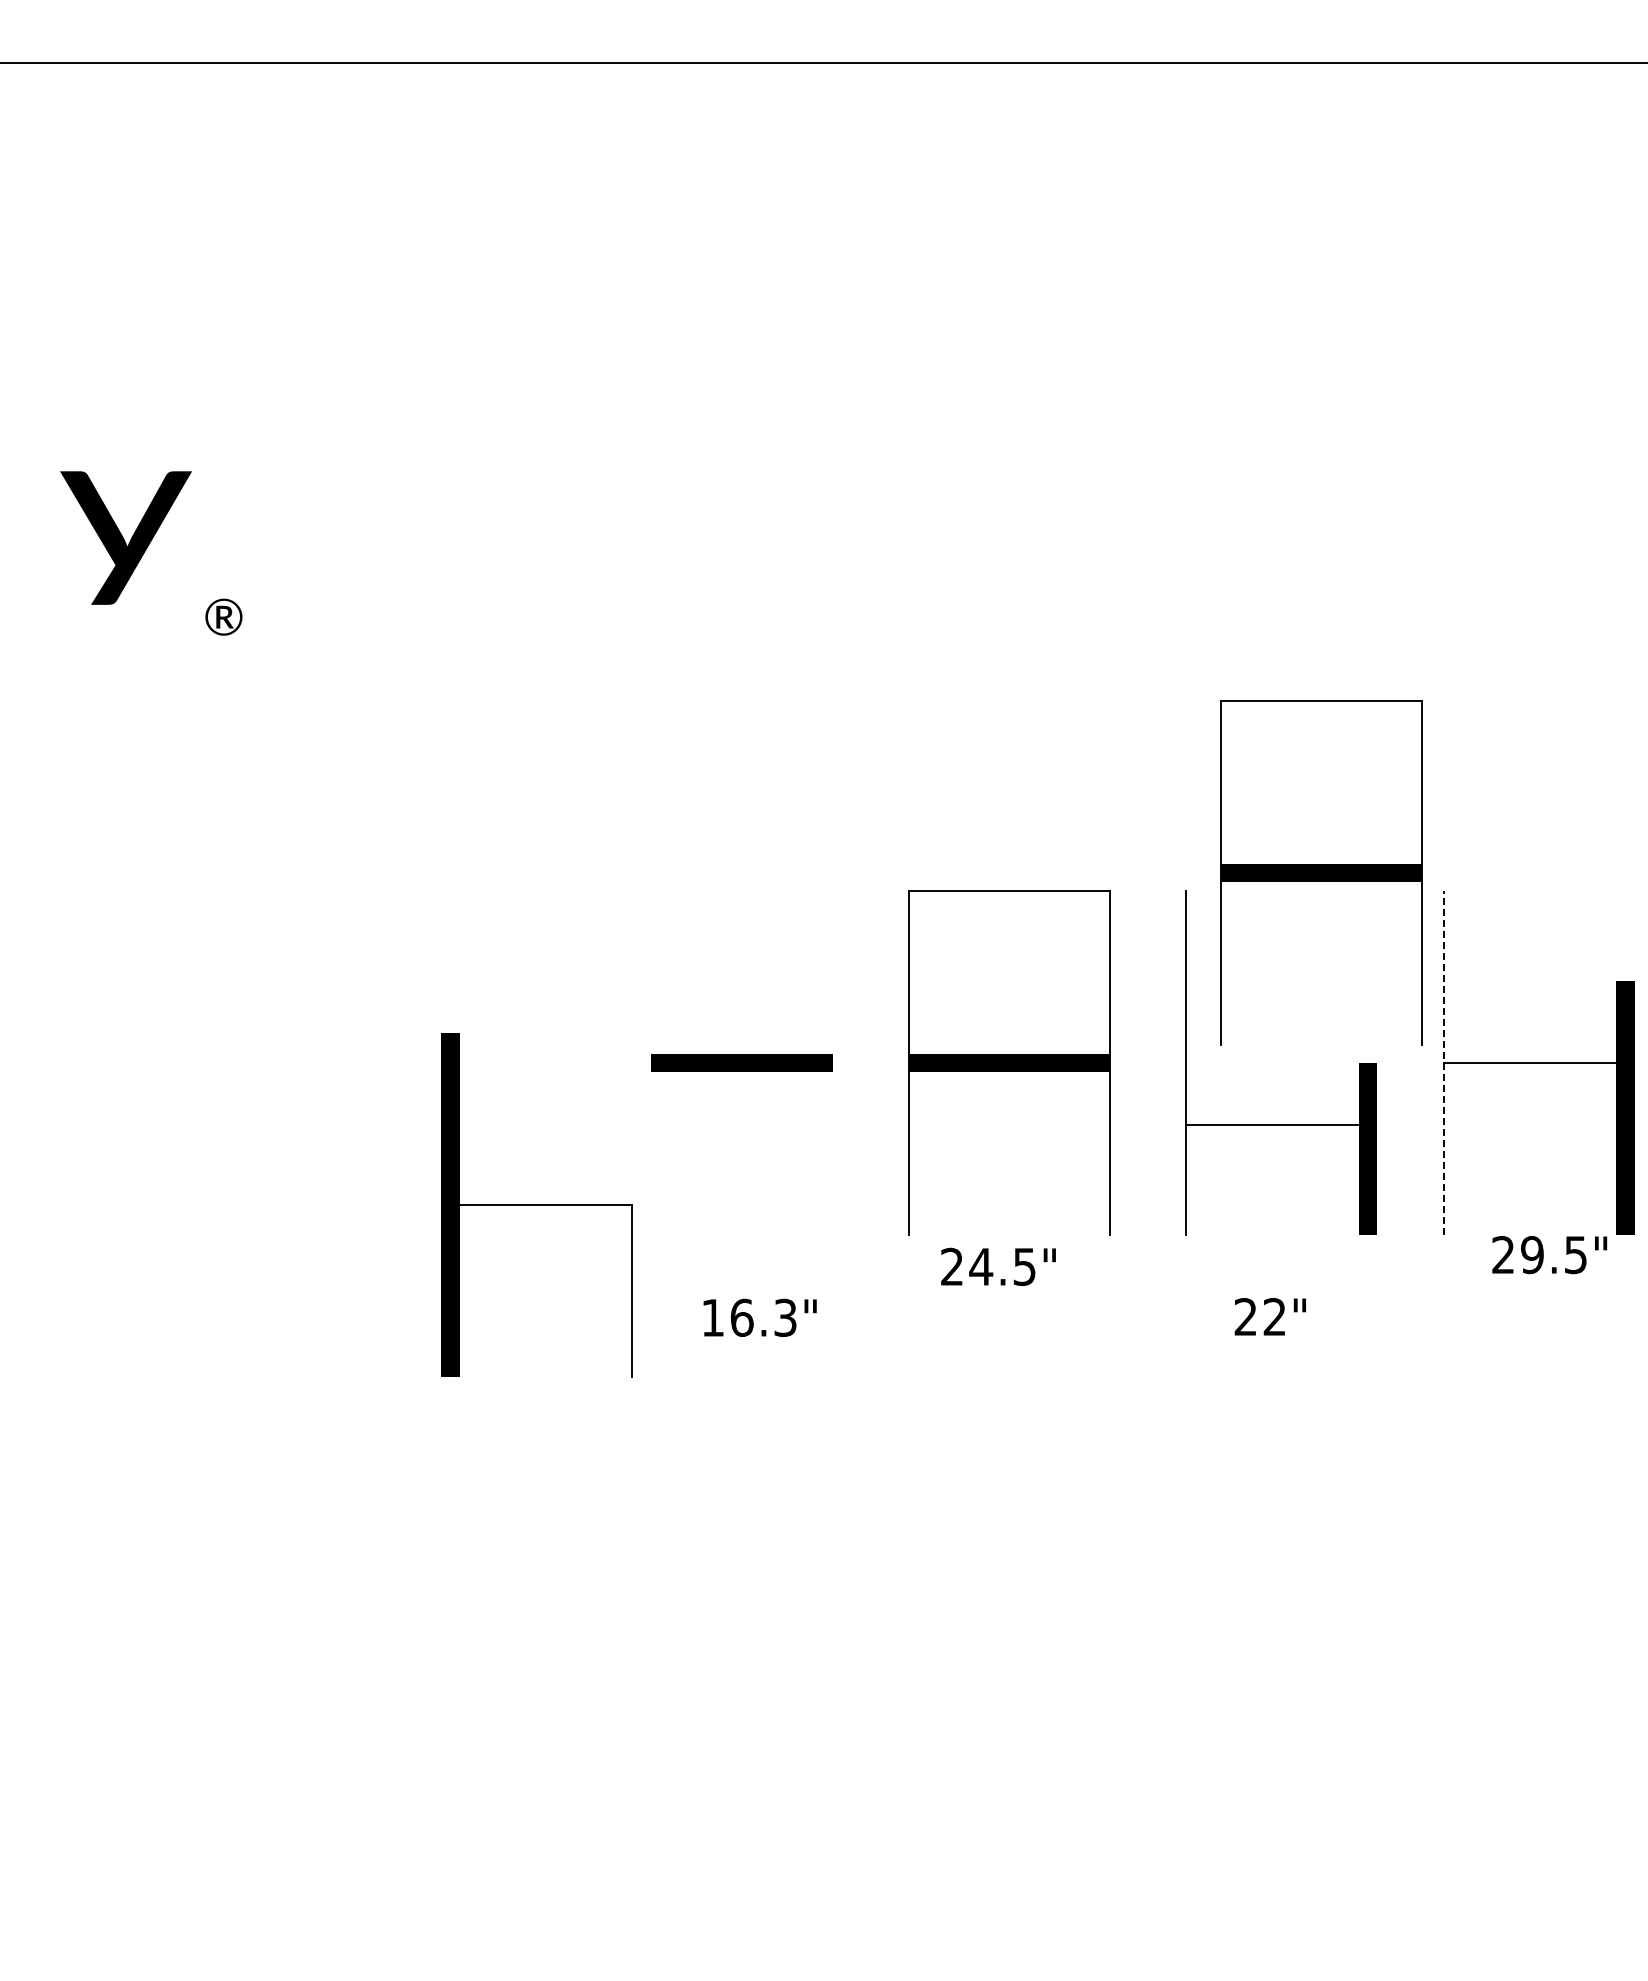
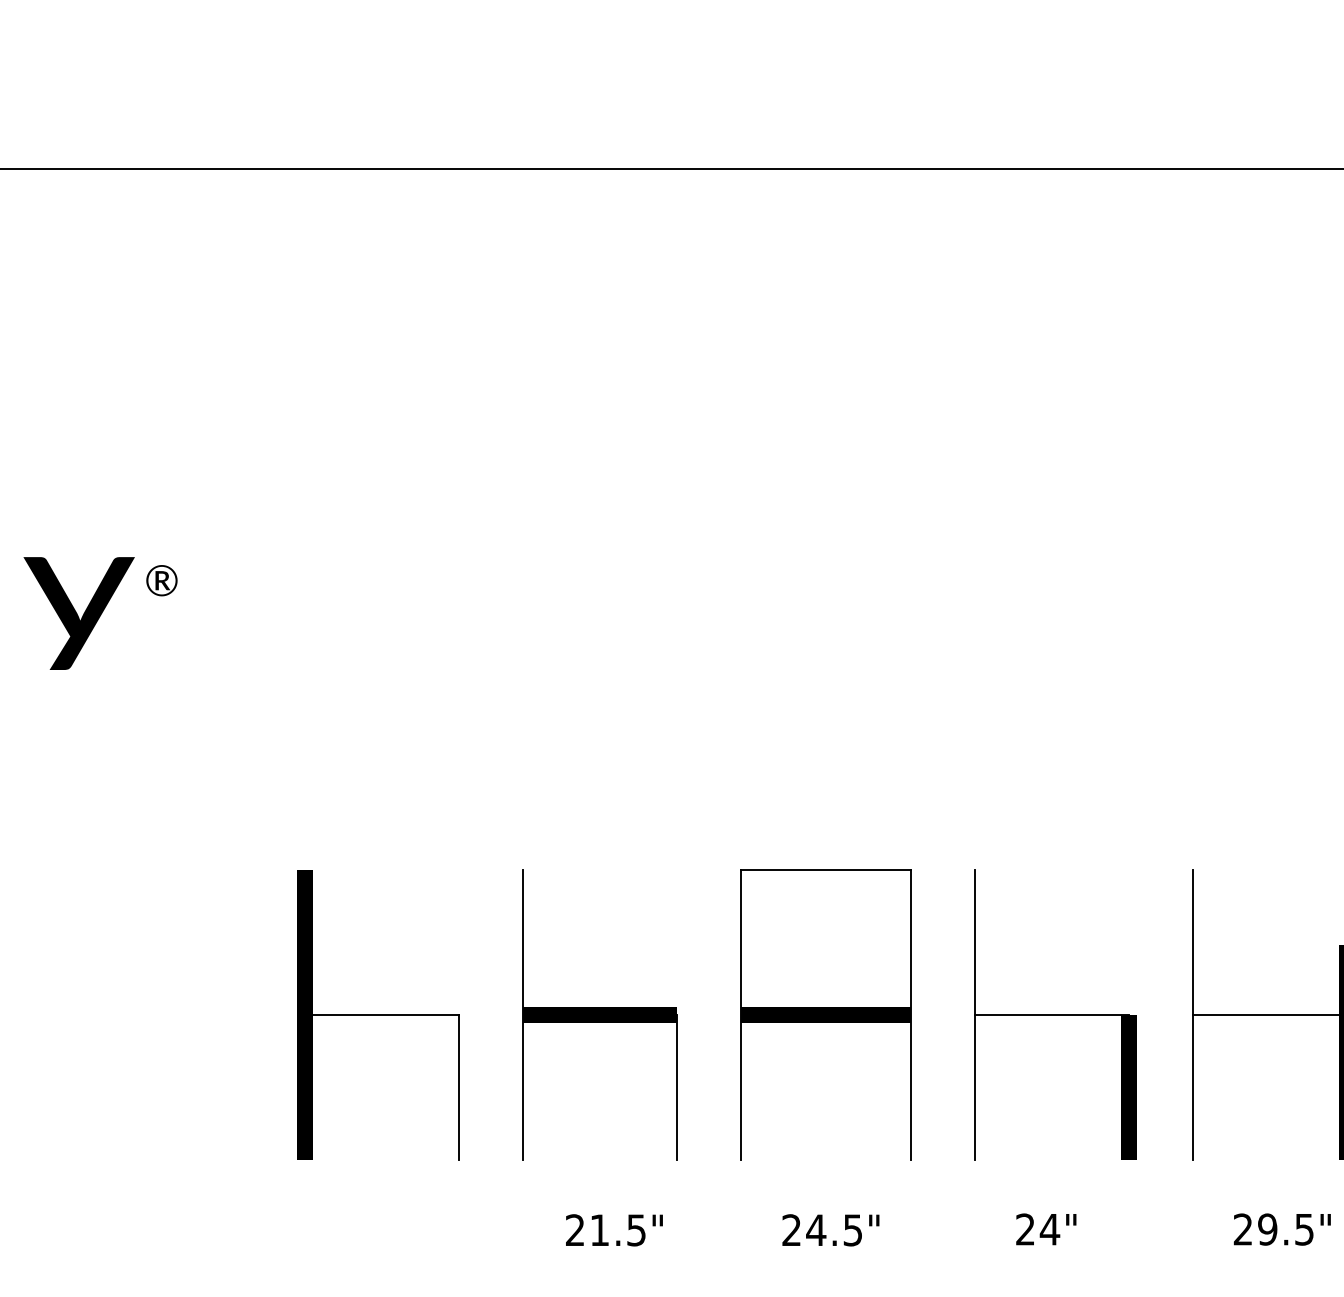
text: (125, 537) -> (78, 613), moved
text: (223, 616) -> (161, 580), moved
part: (1321, 872) -> (1089, 853), removed
line: (651, 1062) -> (523, 1014), added
line: (1443, 1062) -> (1192, 1014), dashed -> solid
line: (1277, 1124) -> (1052, 1014), moved
line: (832, 1148) -> (676, 1087), added
part: (536, 1205) -> (377, 1015), moved
text: (1549, 1255) -> (1282, 1229), moved
text: (998, 1266) -> (830, 1229), moved
text: (1274, 1316) -> (1049, 1229), 22" -> 24"
text: (749, 1317) -> (606, 1229), 16.3" -> 21.5"

